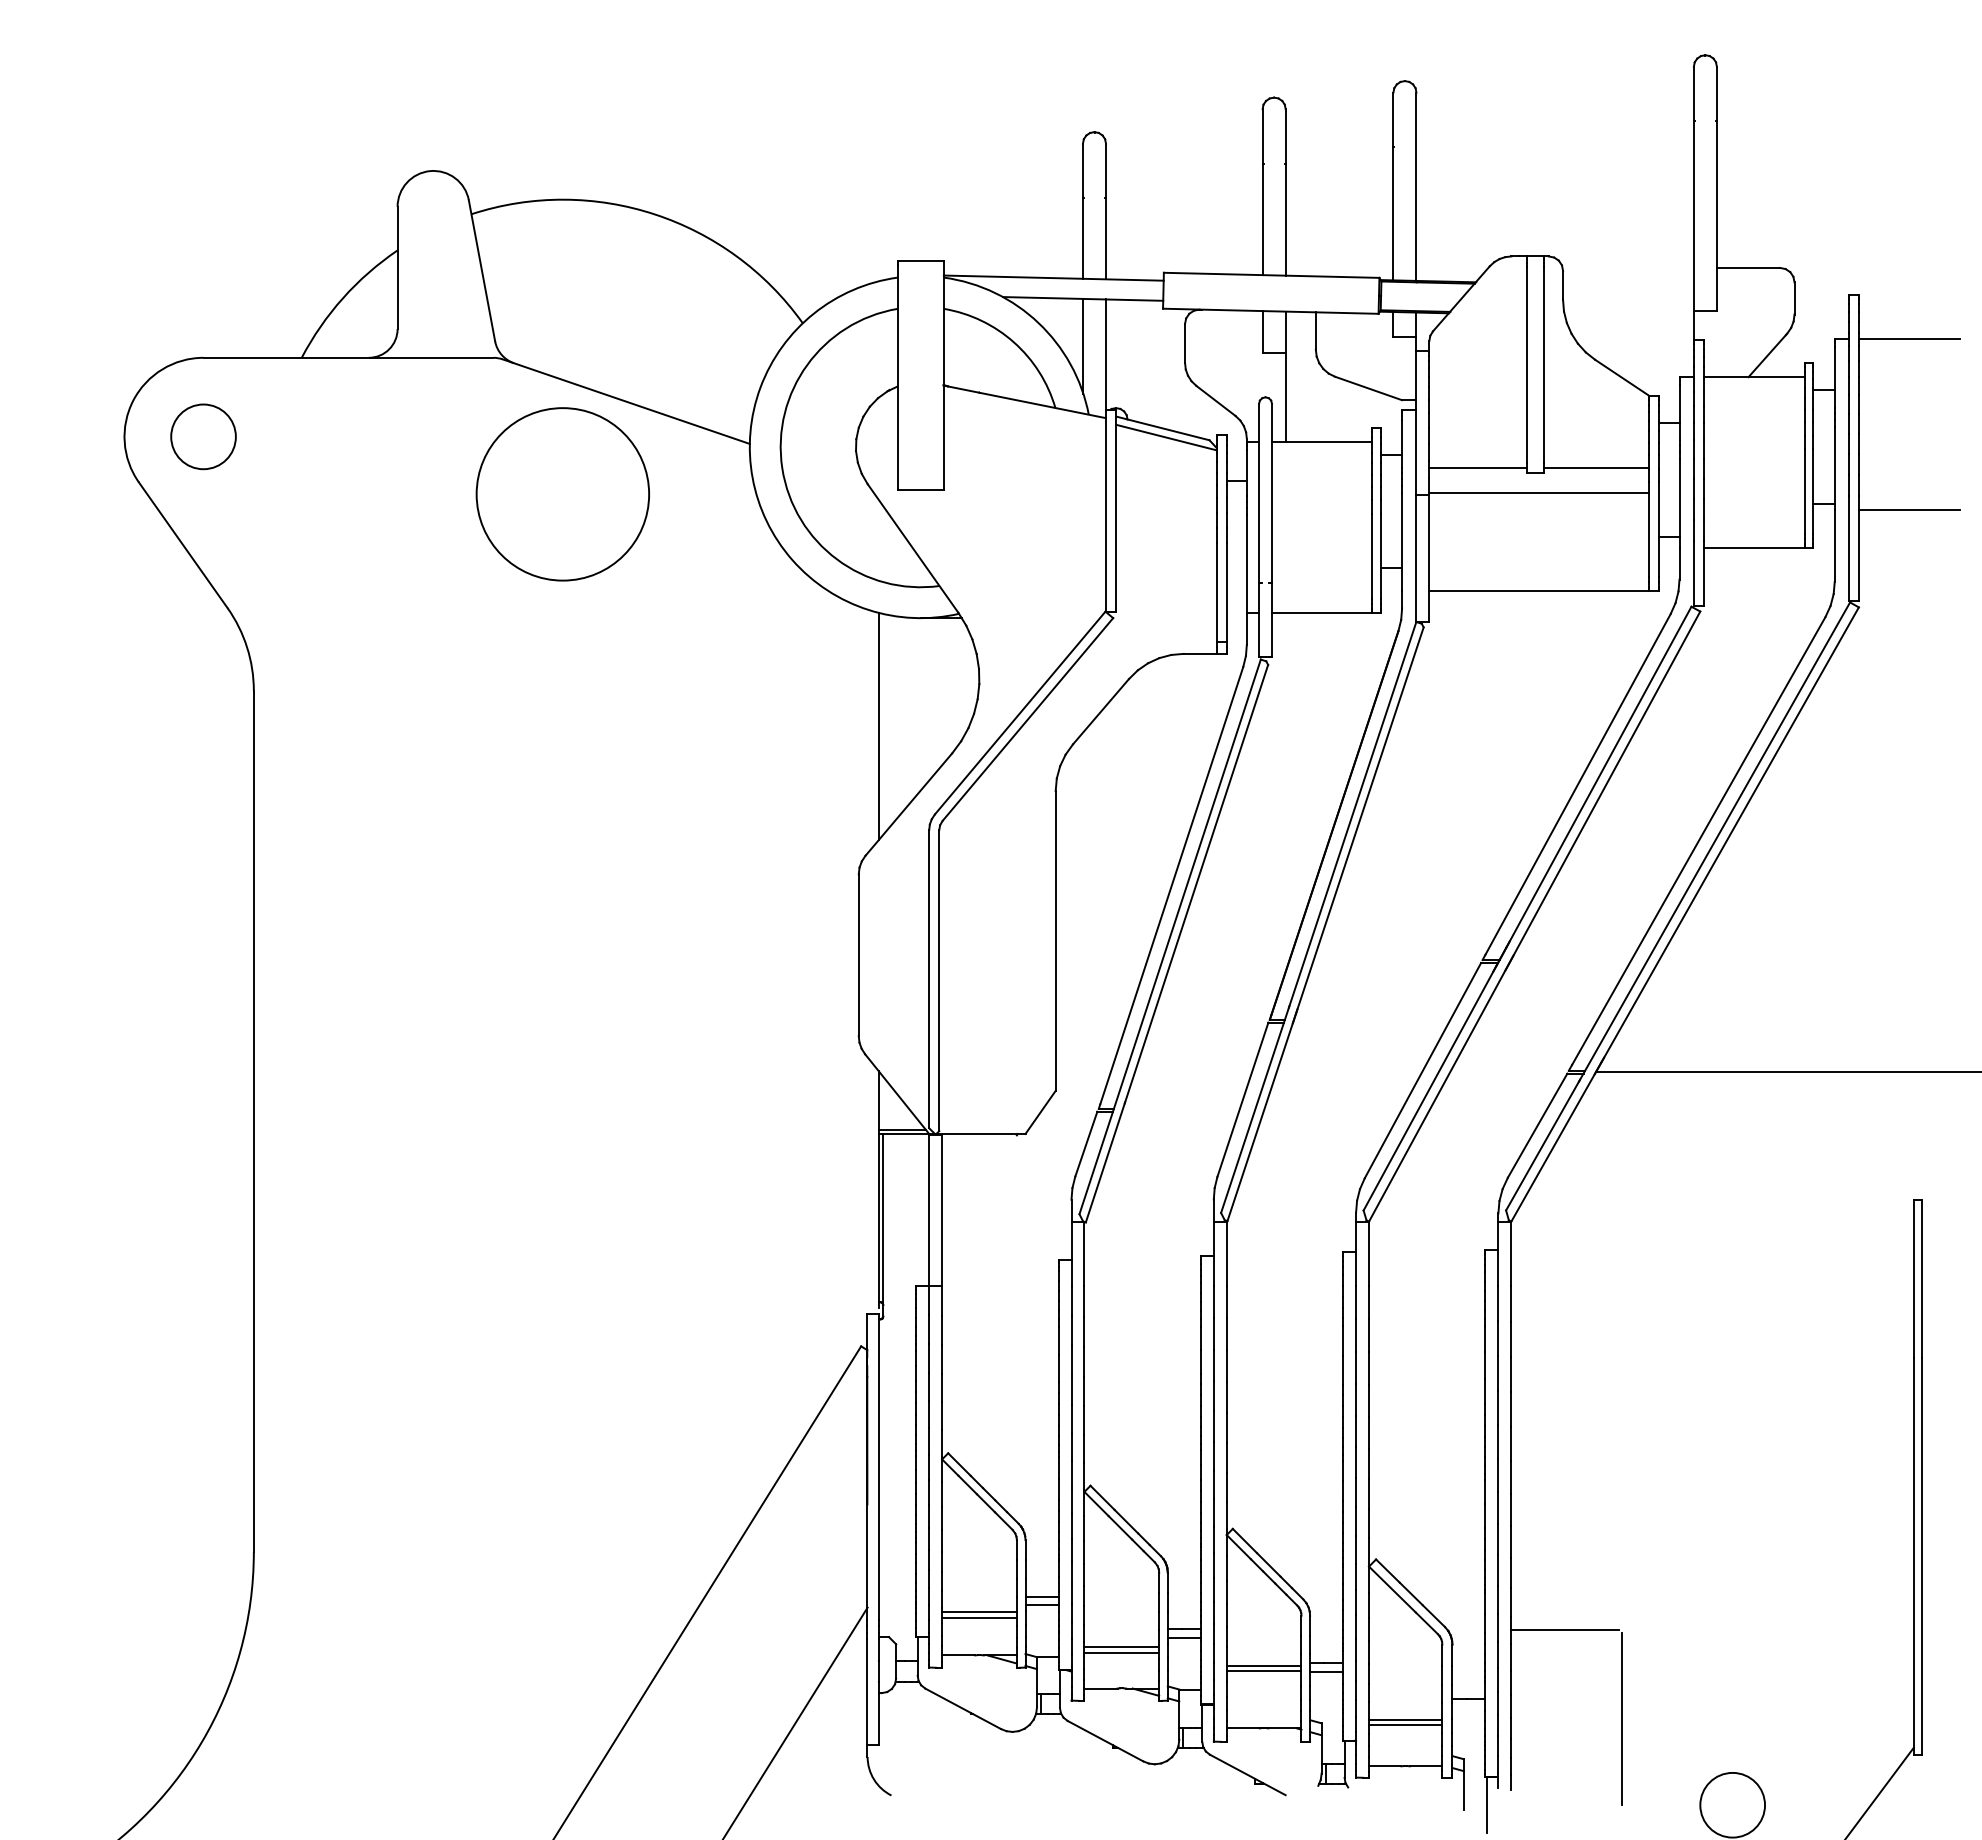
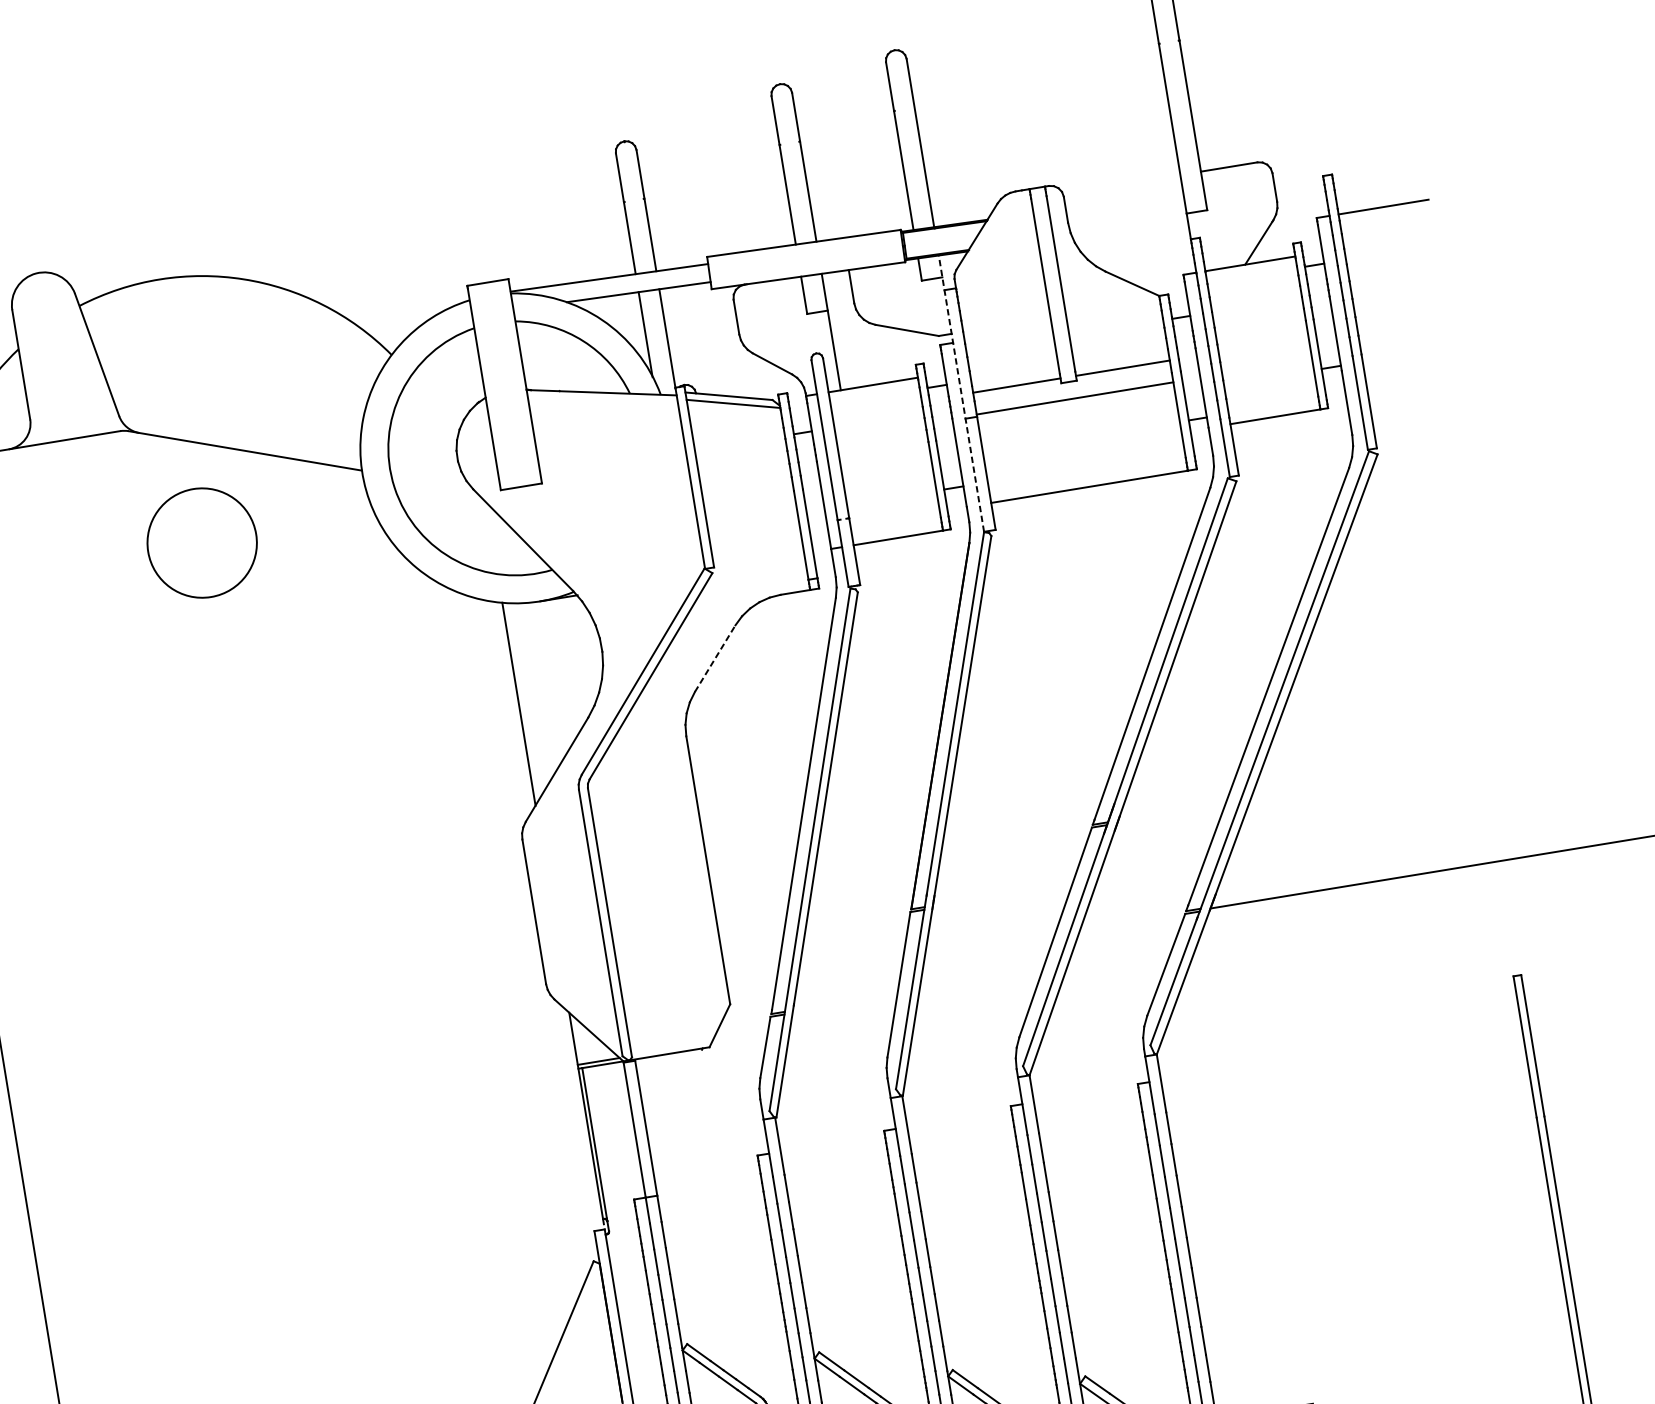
line: (1416, 466) -> (961, 393), solid -> dashed
circle: (562, 494) -> (201, 543), size x0.7
line: (1909, 510) -> (1408, 360), removed
line: (1101, 711) -> (715, 658), solid -> dashed

